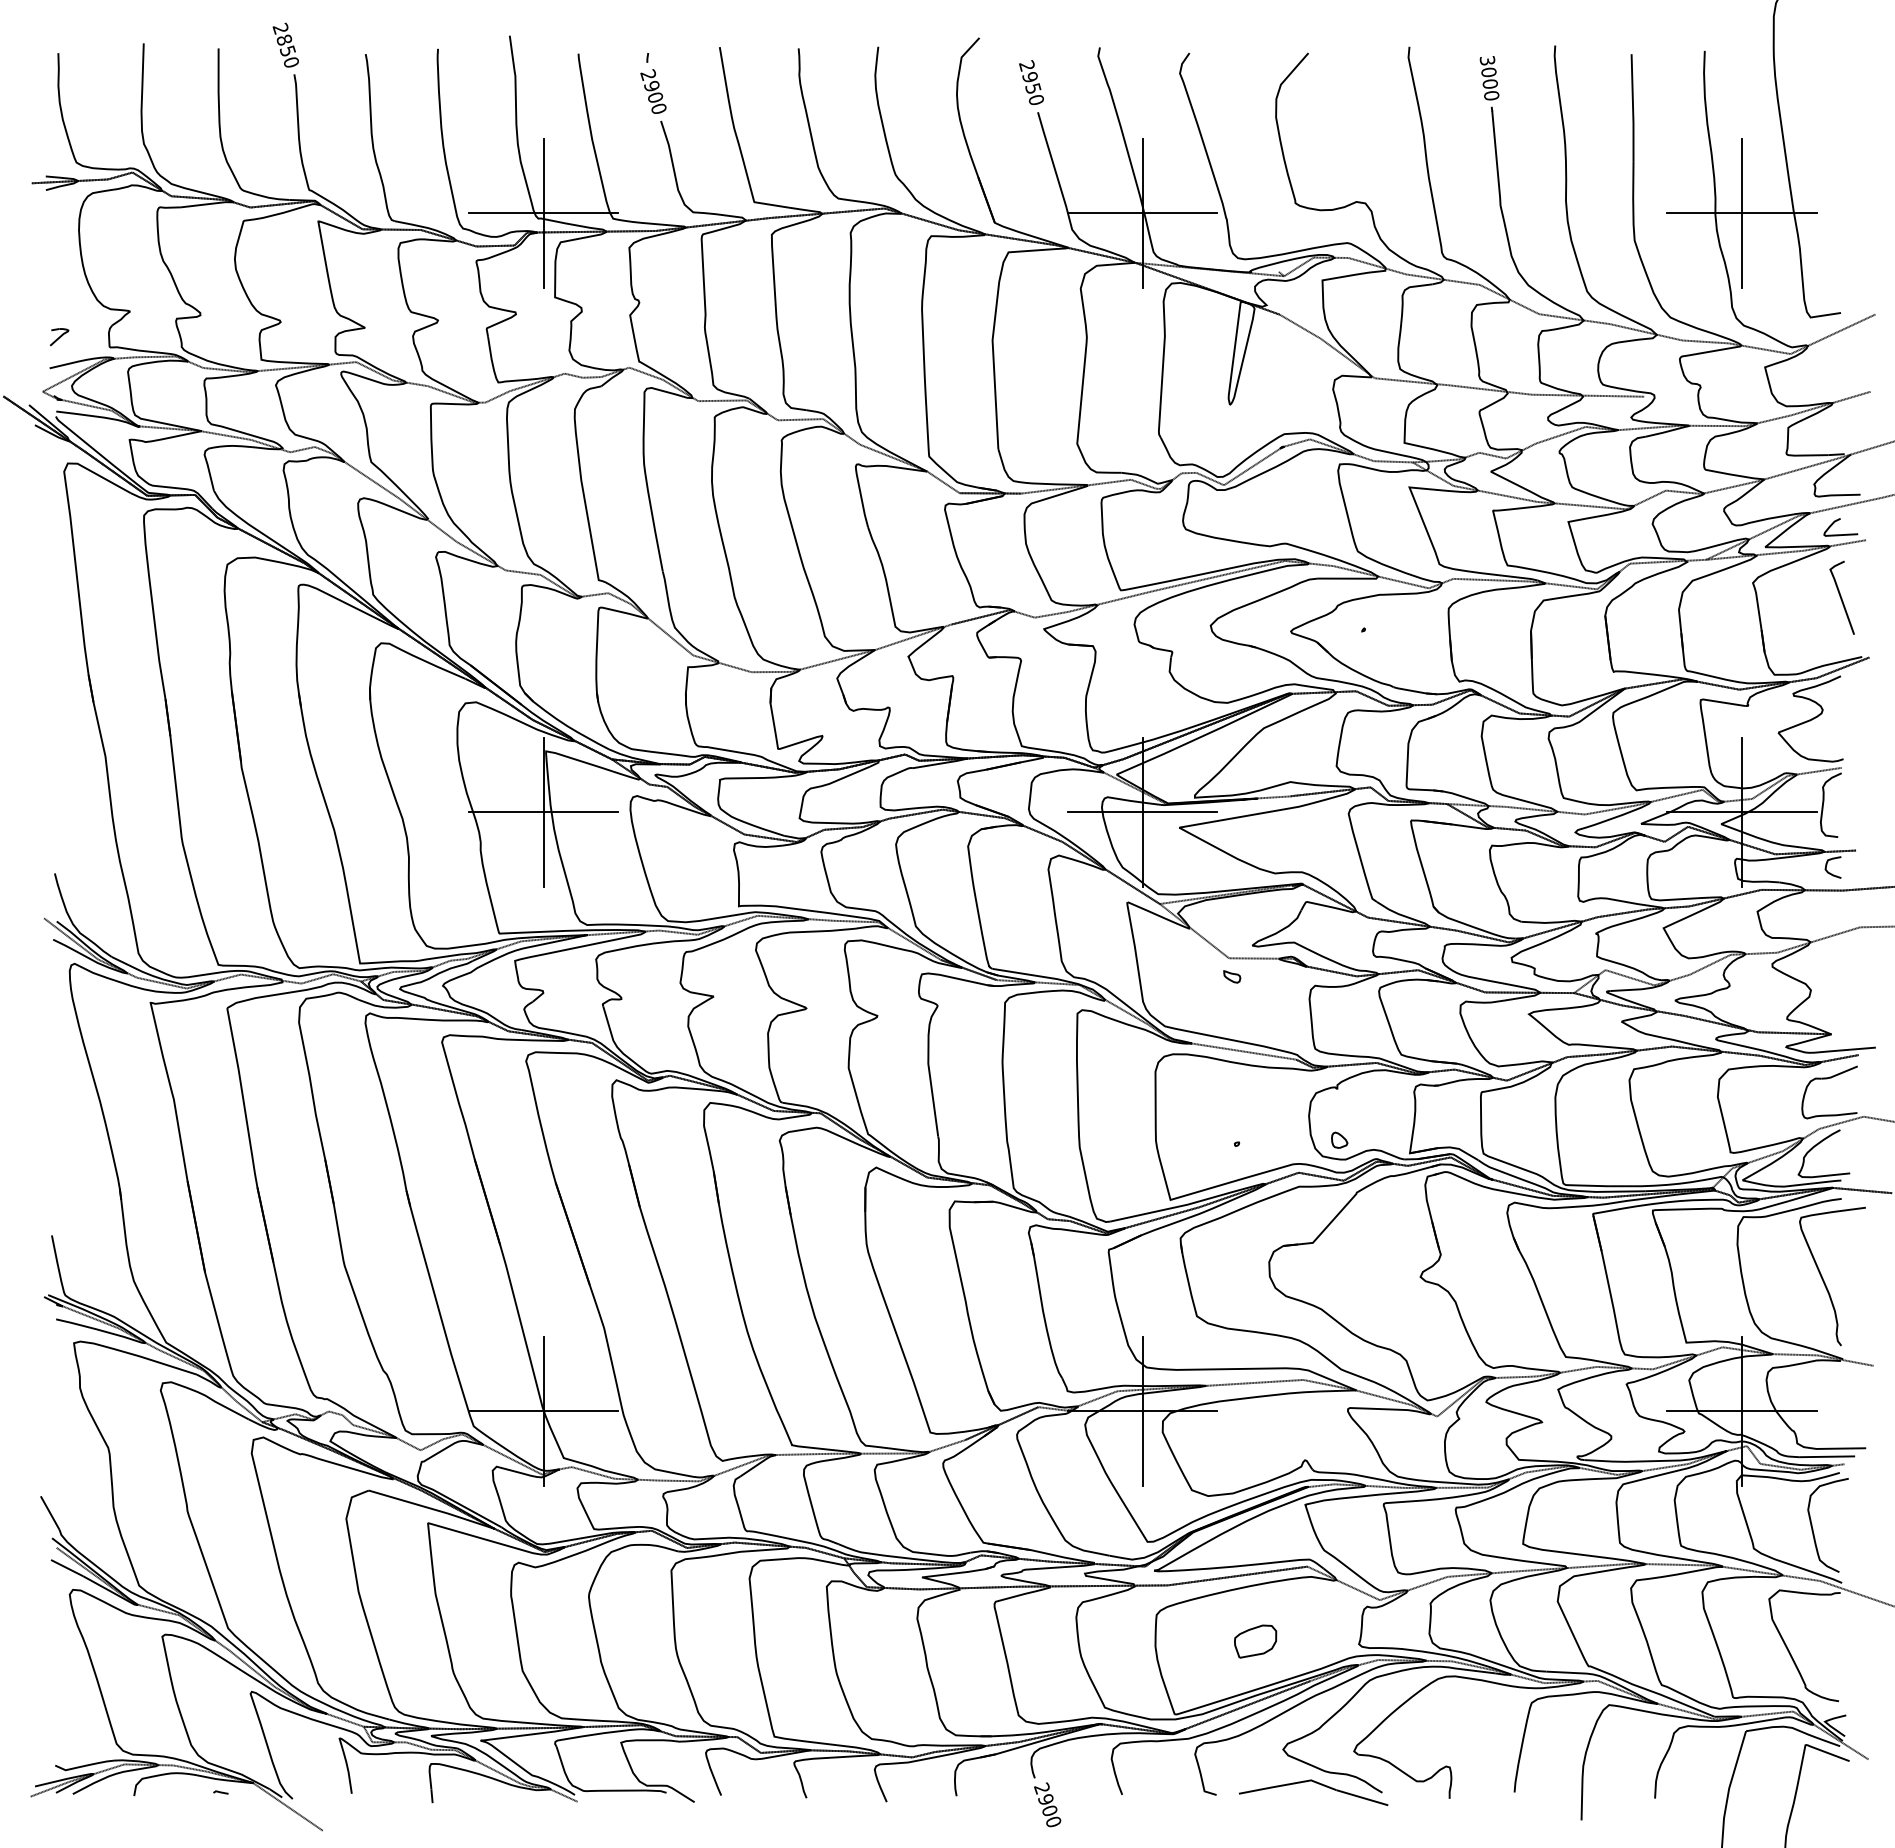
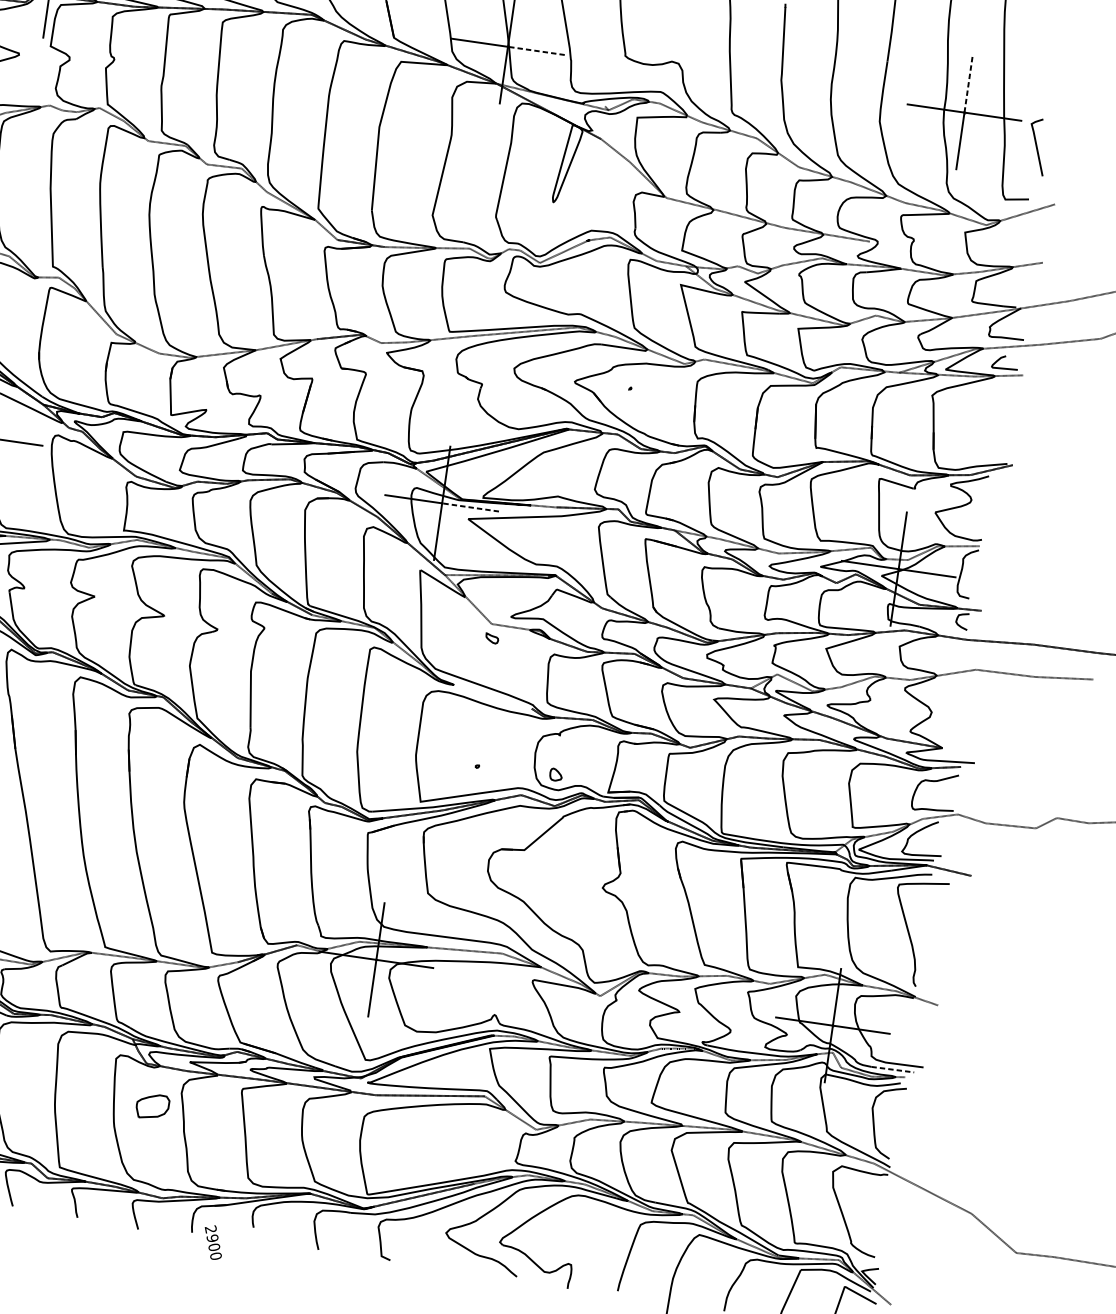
line: (1741, 175) -> (968, 83), solid -> dashed
line: (1179, 213) -> (535, 50), solid -> dashed
line: (1841, 597) -> (1037, 146), moved
line: (1179, 812) -> (470, 507), solid -> dashed
line: (1233, 1049) -> (485, 694), removed
line: (1827, 1456) -> (893, 1069), solid -> dashed
part: (1255, 1641) -> (152, 1106), moved
part: (1315, 1783) -> (467, 1262), removed
text: (1047, 1804) -> (213, 1242), moved

